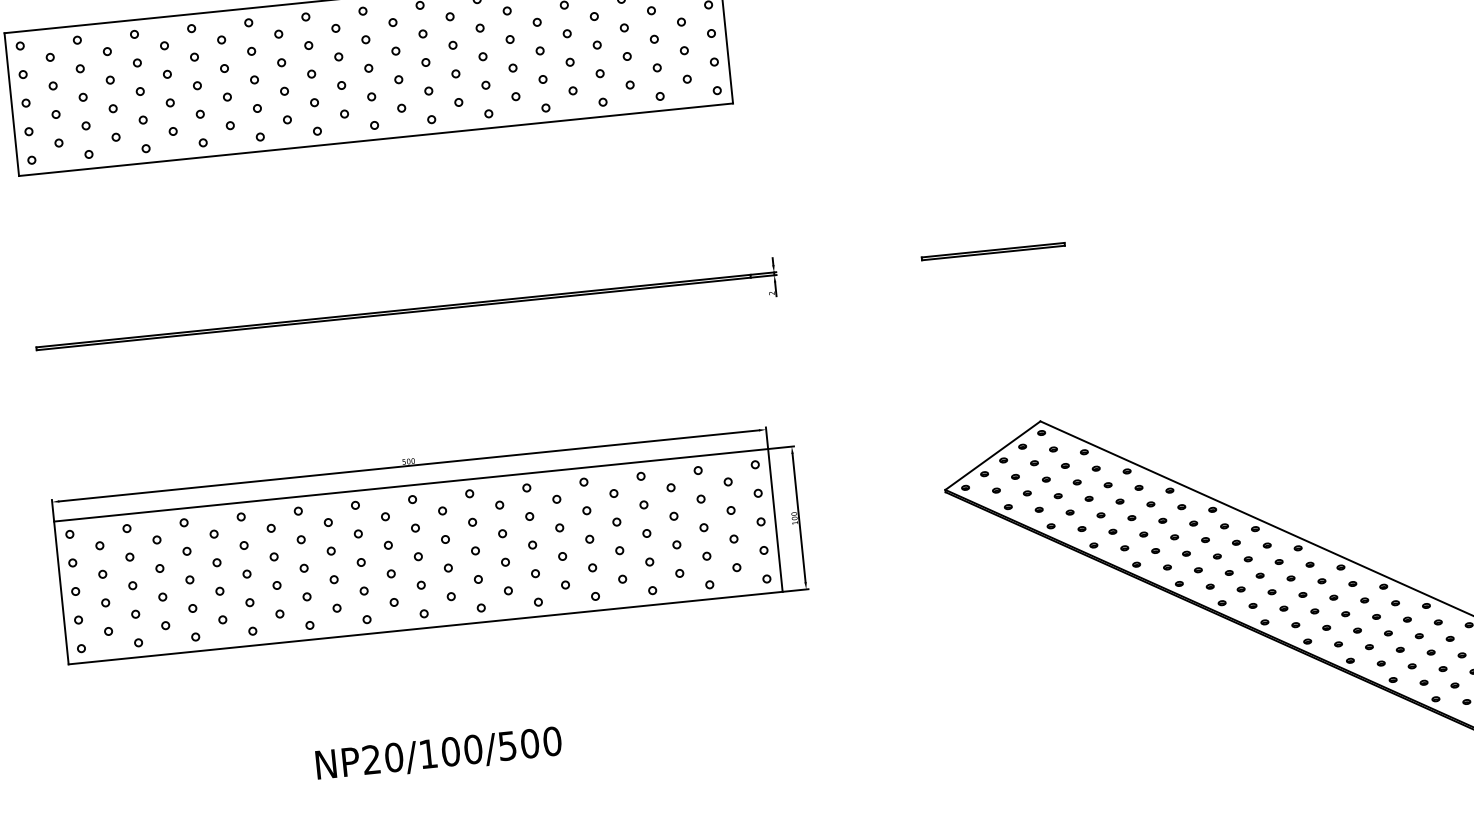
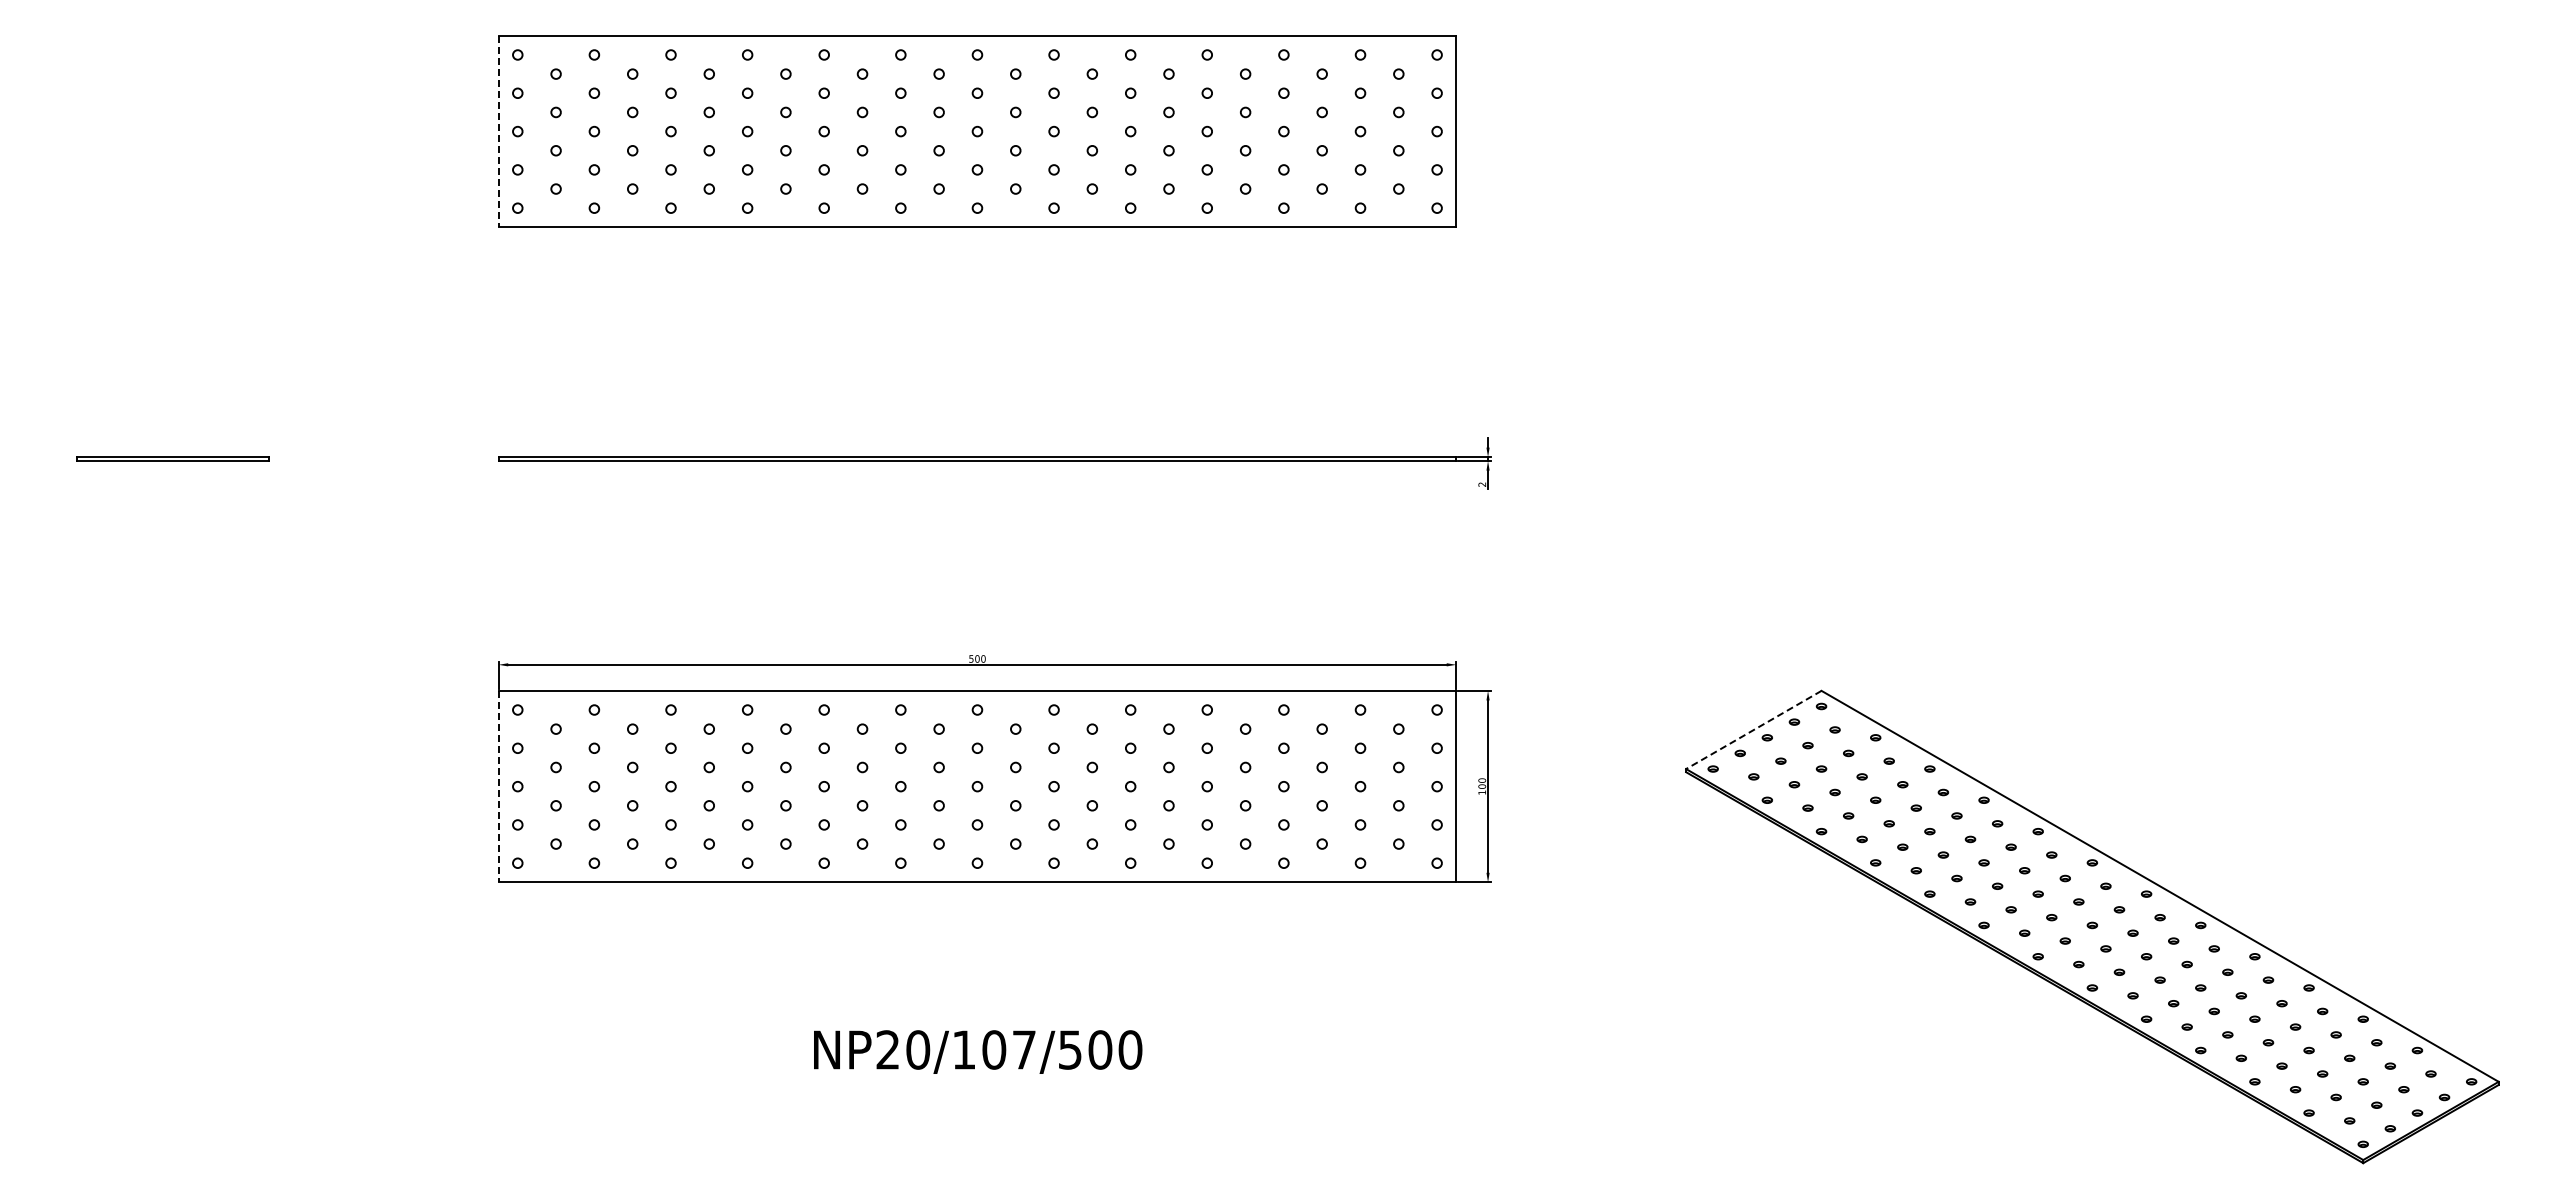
line: (11, 104) -> (498, 131), solid -> dashed
part: (993, 251) -> (1781, 458), removed
line: (992, 456) -> (1753, 730), solid -> dashed
line: (61, 592) -> (498, 786), solid -> dashed
text: (473, 749) -> (1024, 1049), NP20/100/500 -> NP20/107/500

